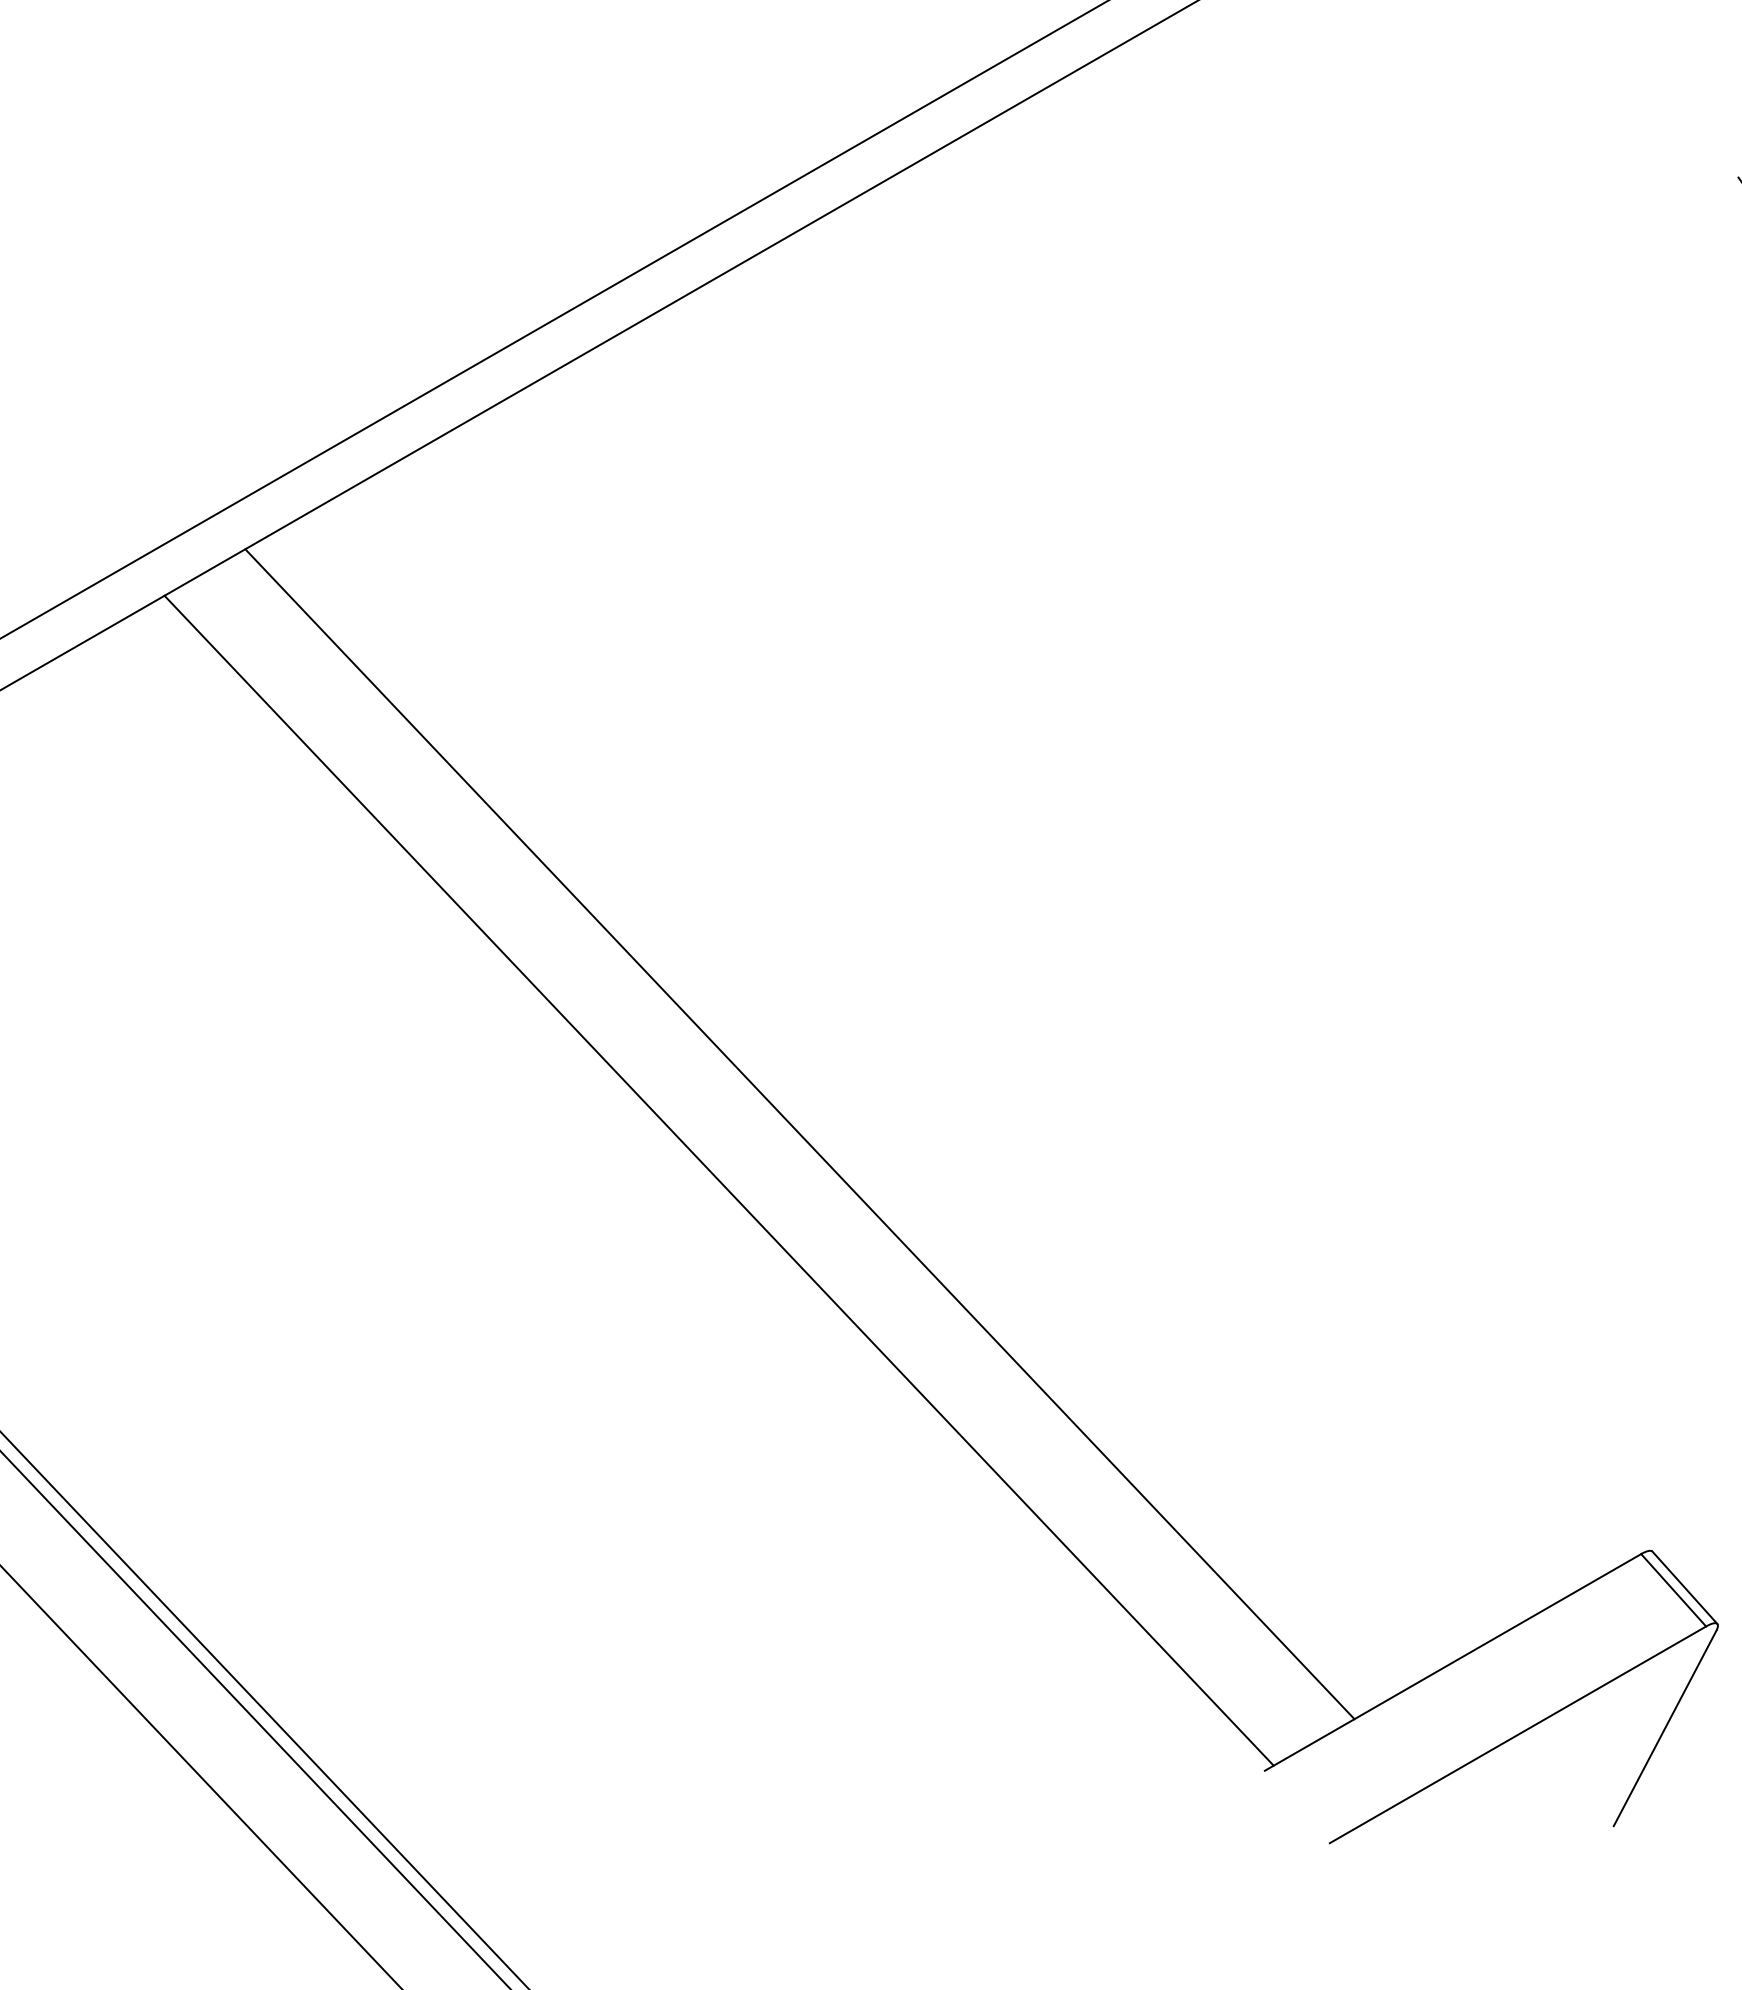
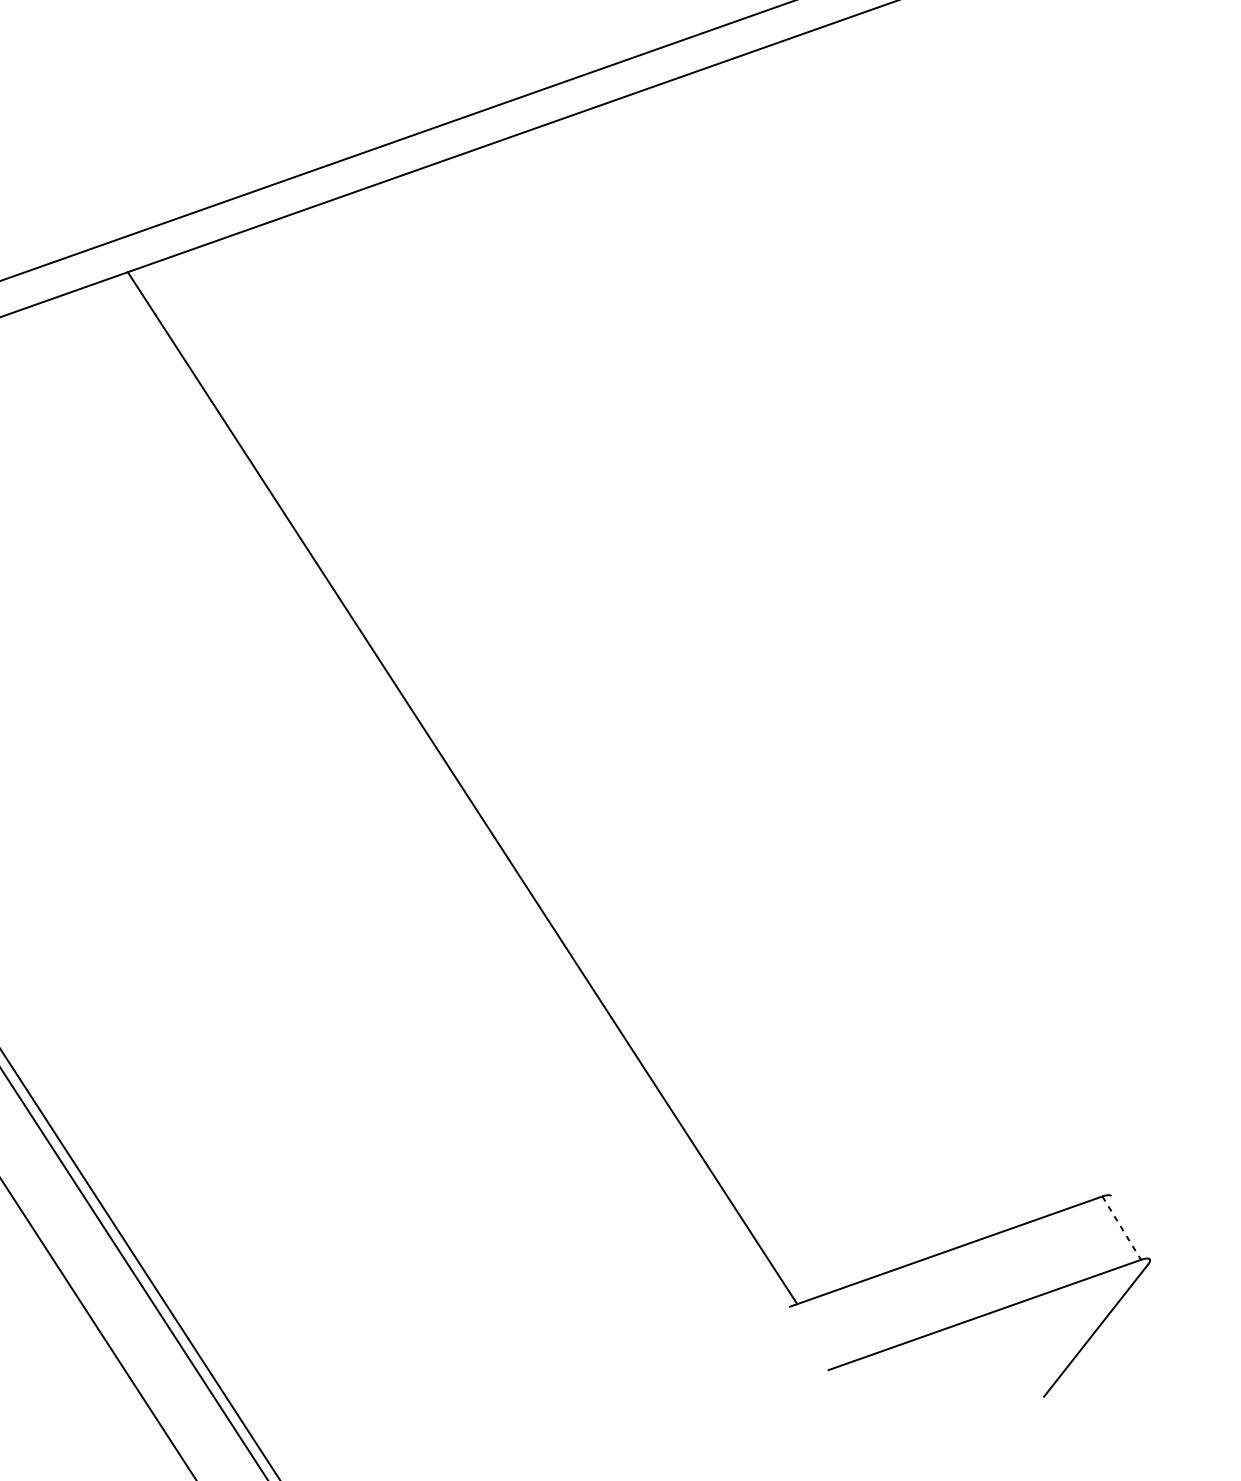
line: (799, 1134) -> (529, 764), removed
line: (1684, 1587) -> (1130, 1227), removed
line: (1673, 1590) -> (1121, 1228), solid -> dashed

